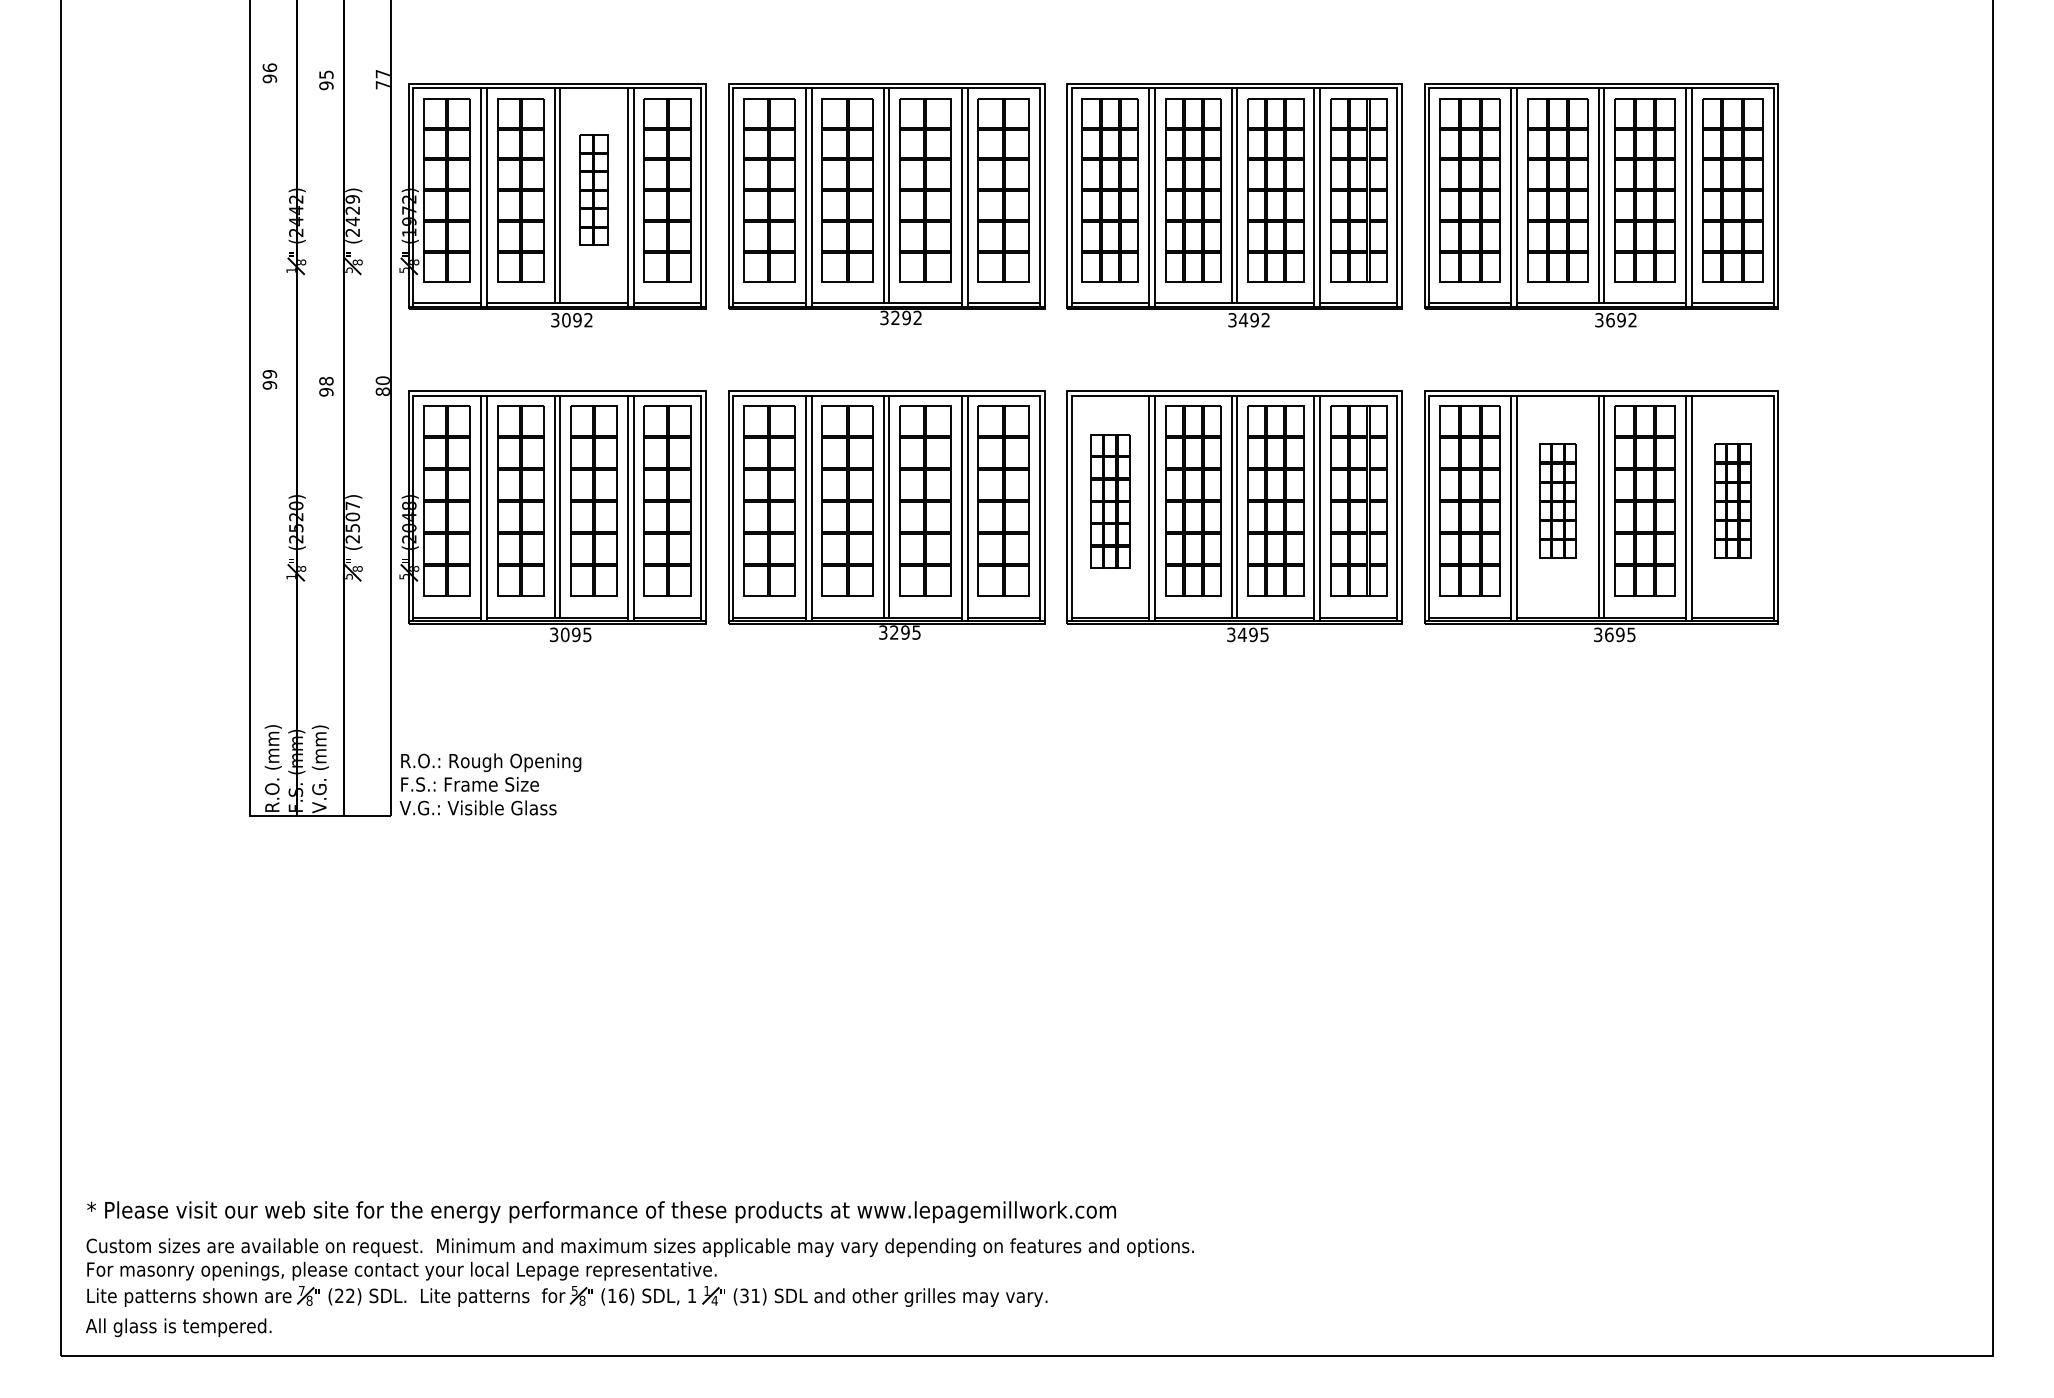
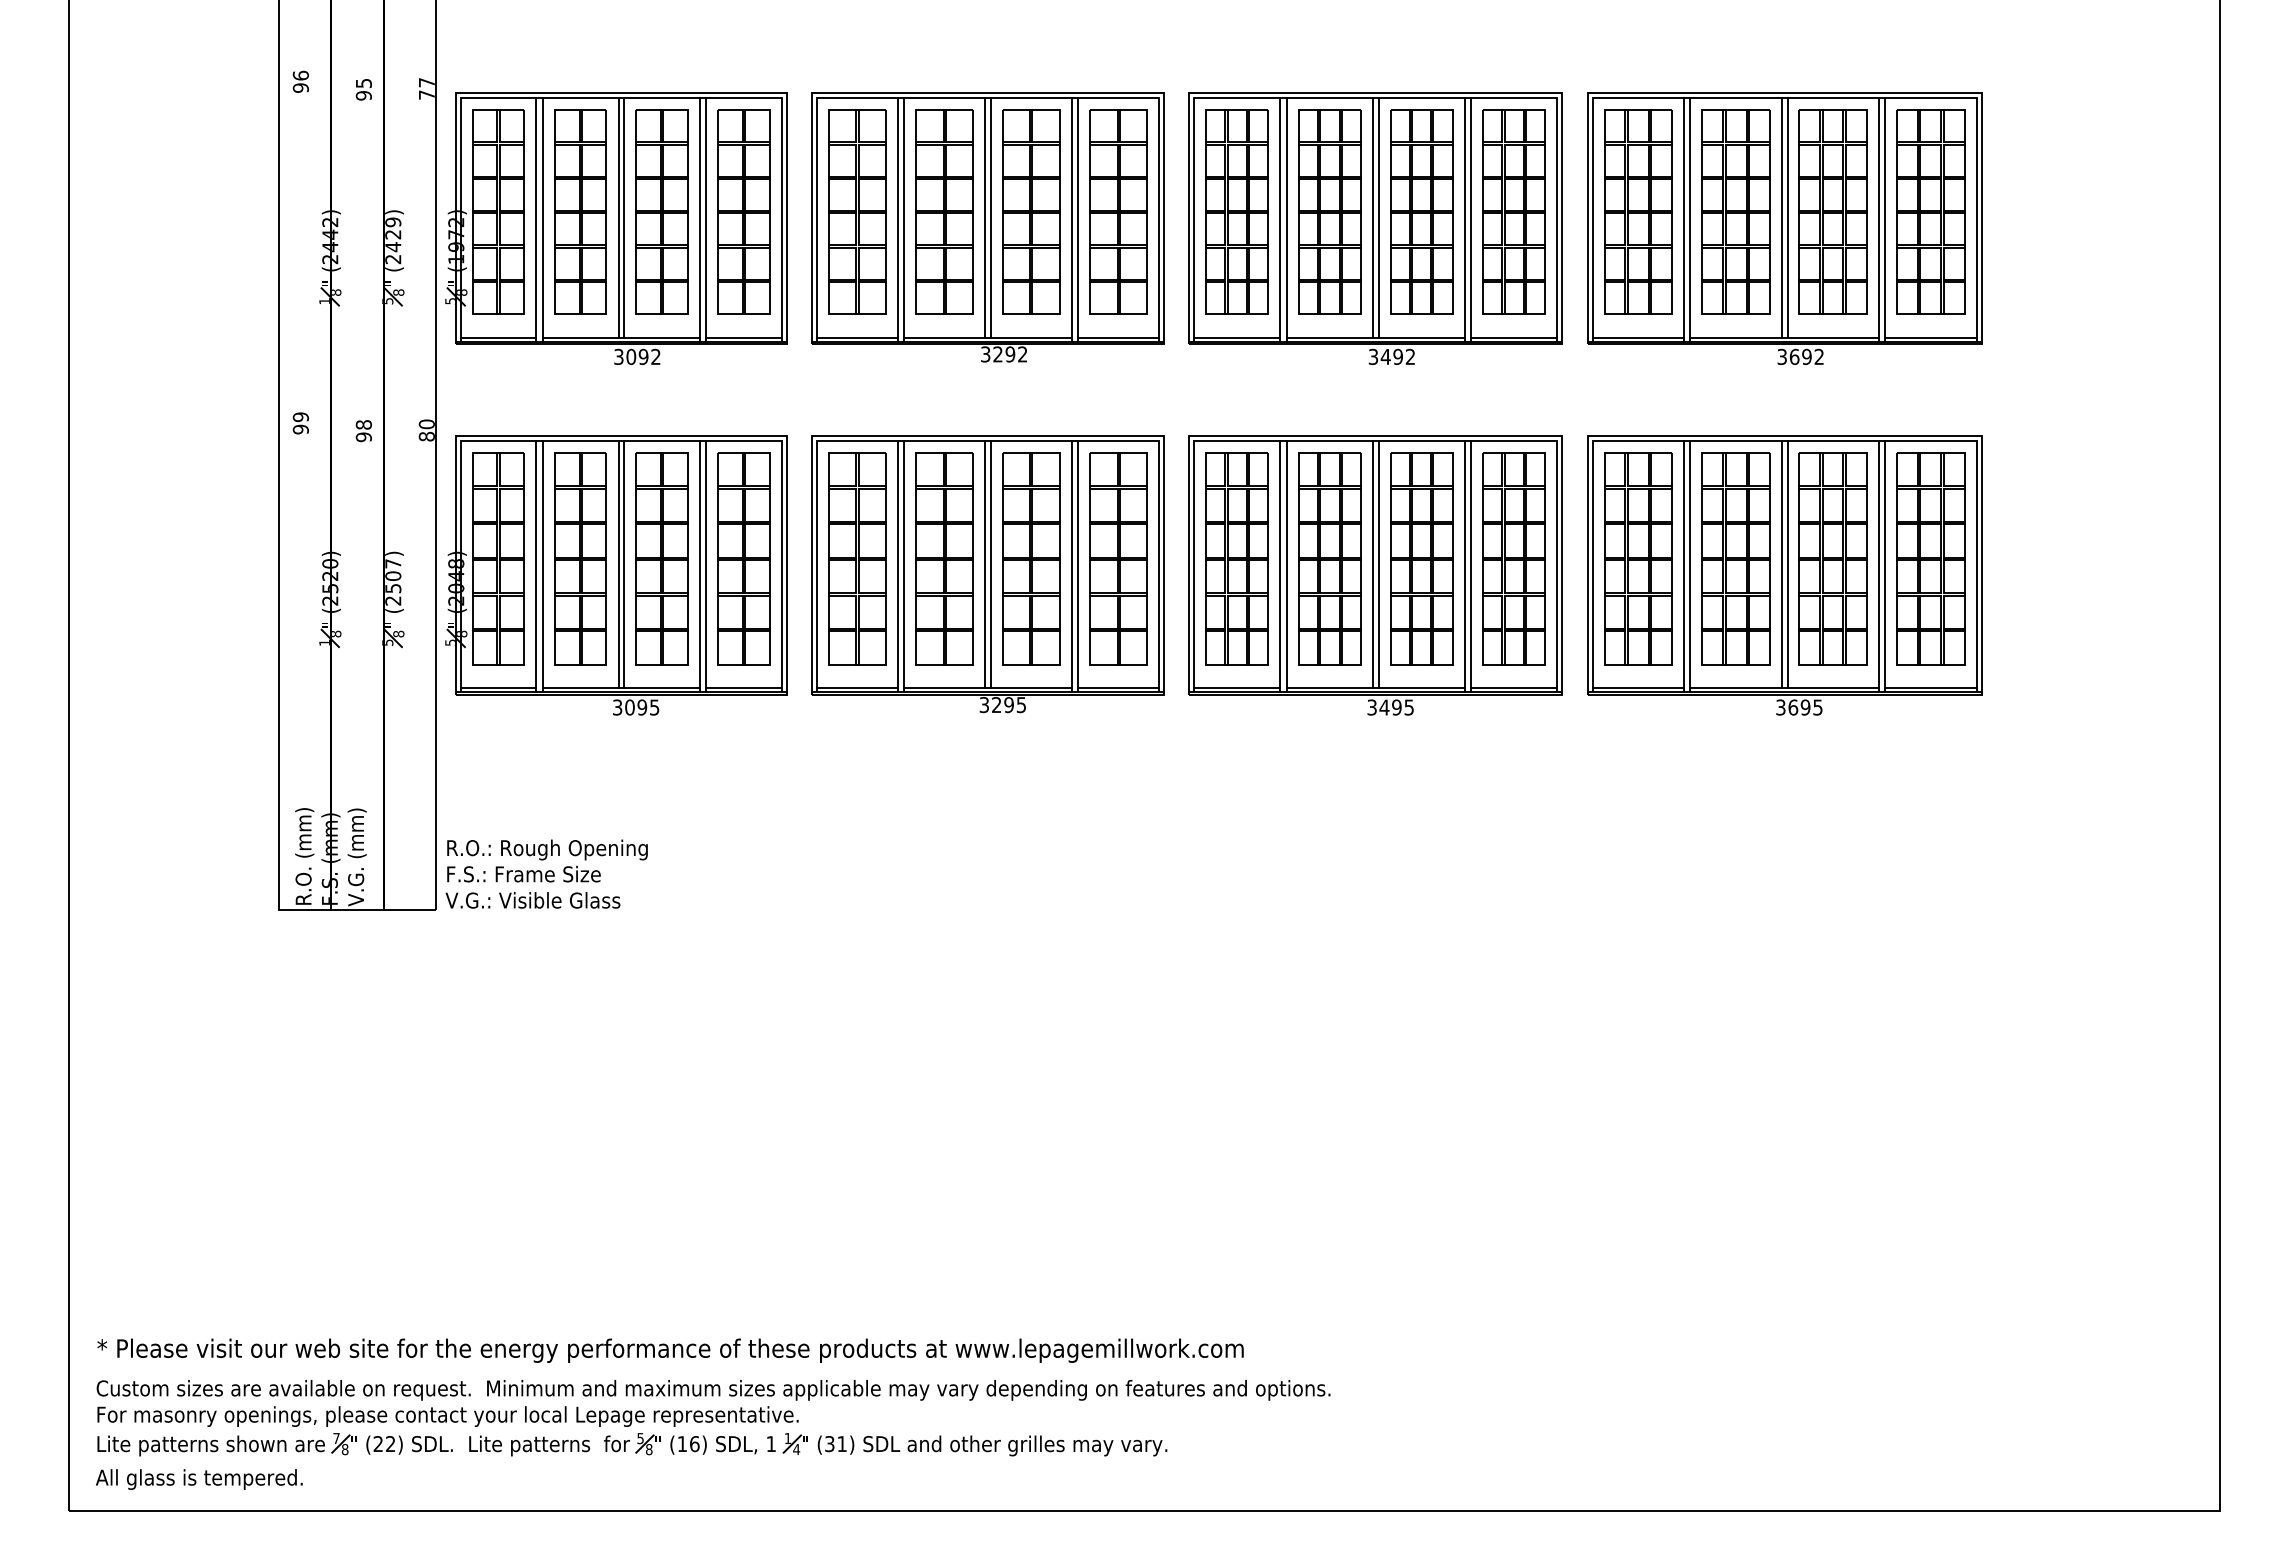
part: (593, 189) -> (661, 211), size x1.67
part: (1109, 501) -> (1236, 558), size x1.43
part: (1557, 501) -> (1735, 558), size x1.67
part: (1732, 501) -> (1930, 558), size x1.67

